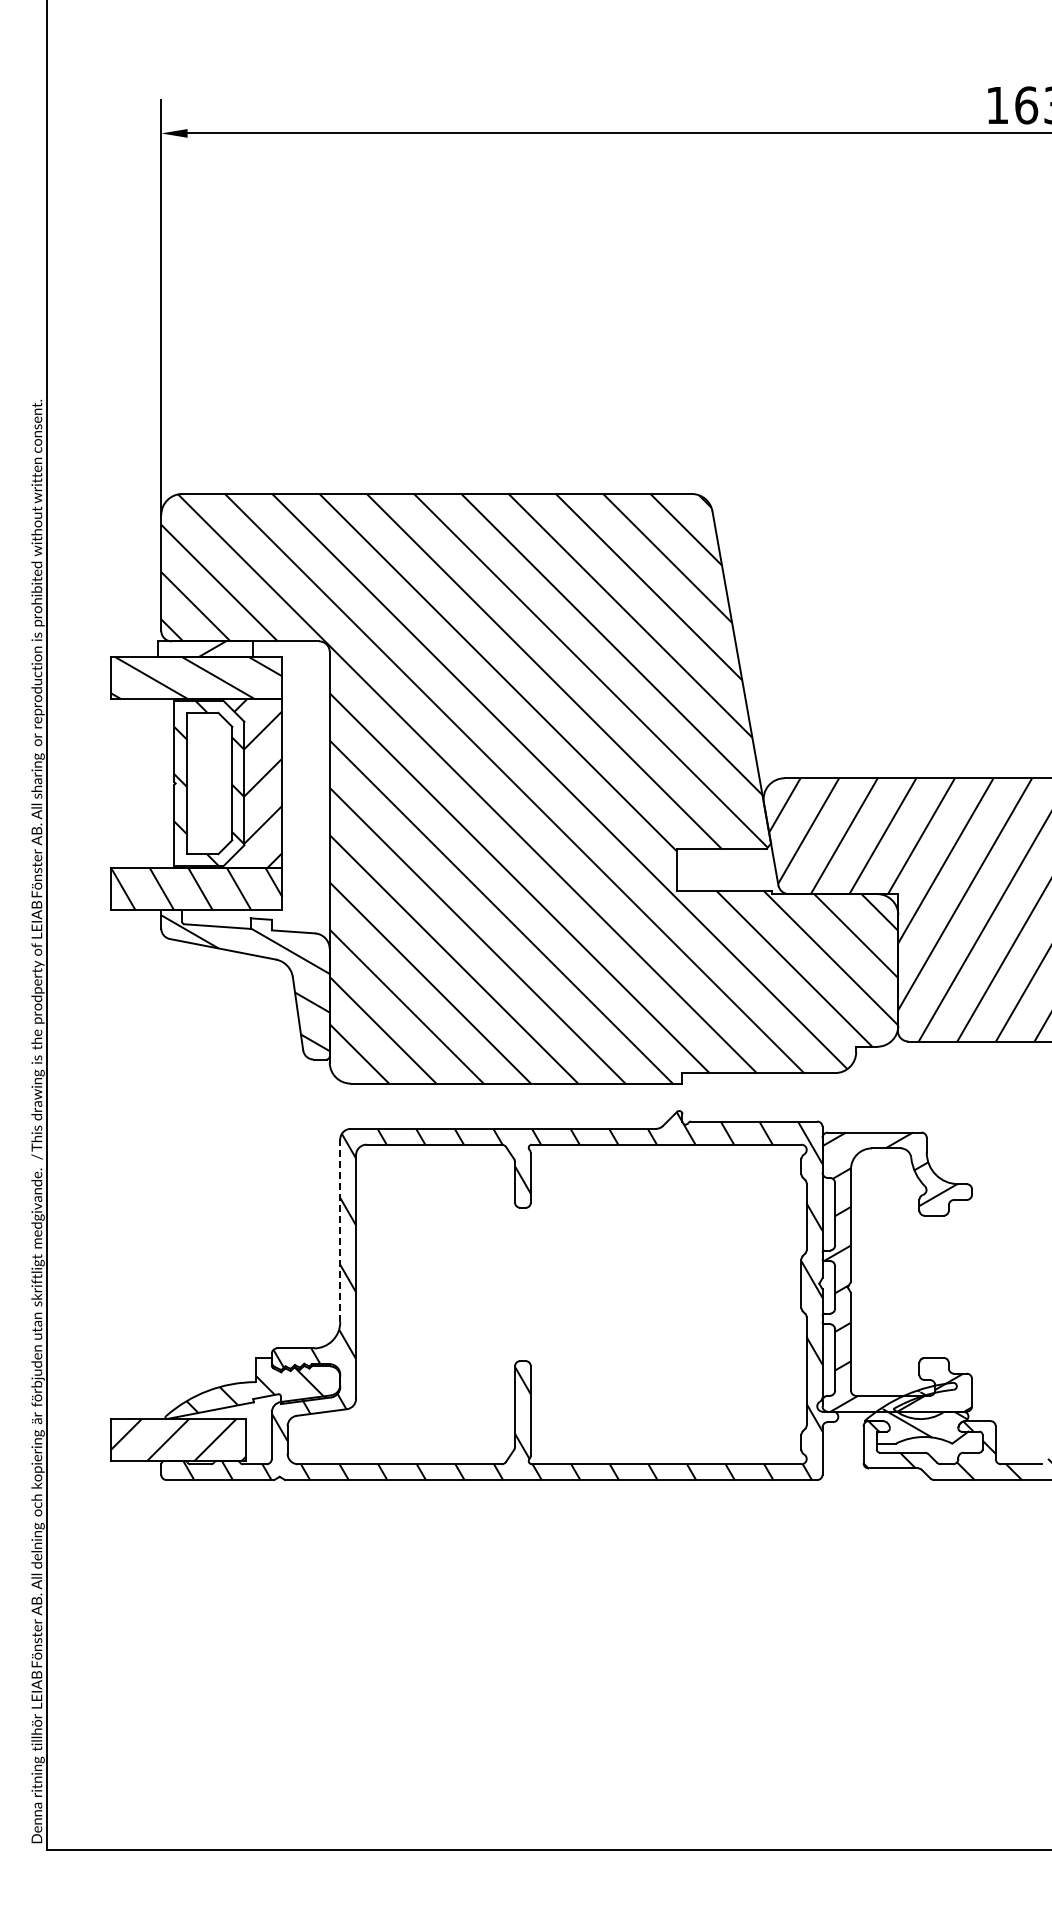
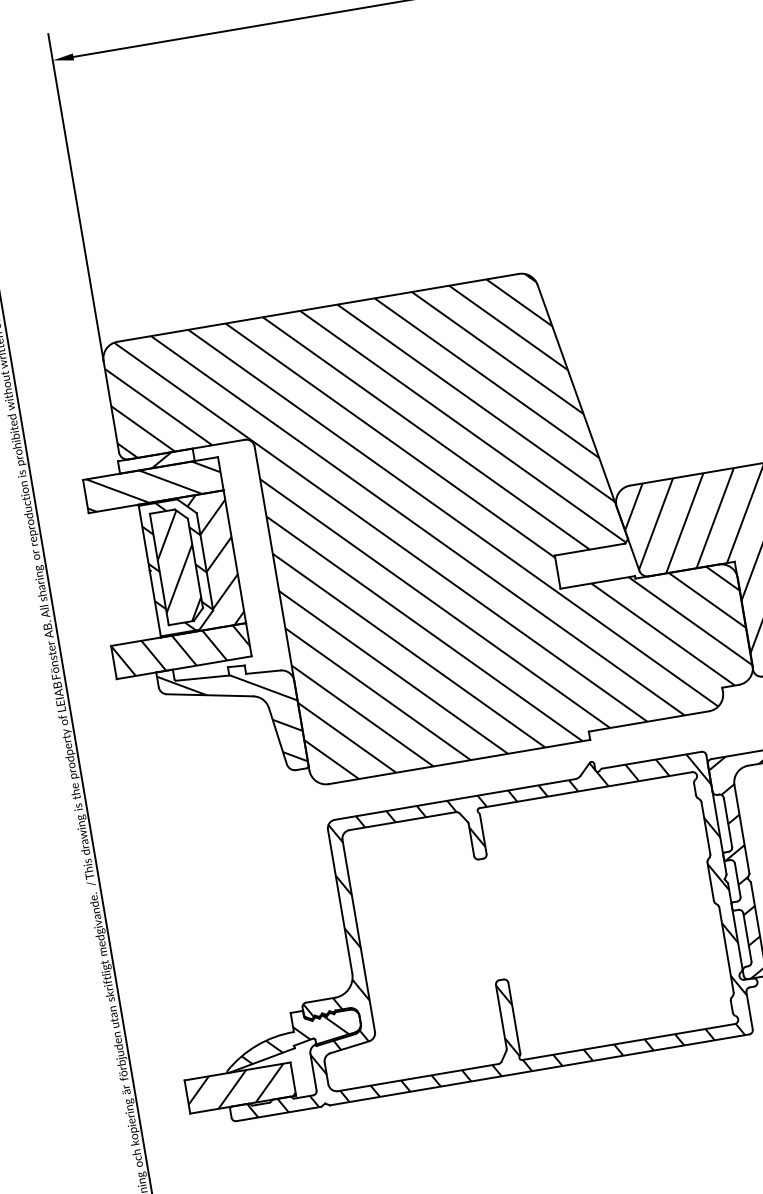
hatch: (209, 784) -> (177, 567), added
line: (340, 1231) -> (340, 902), dashed -> solid

